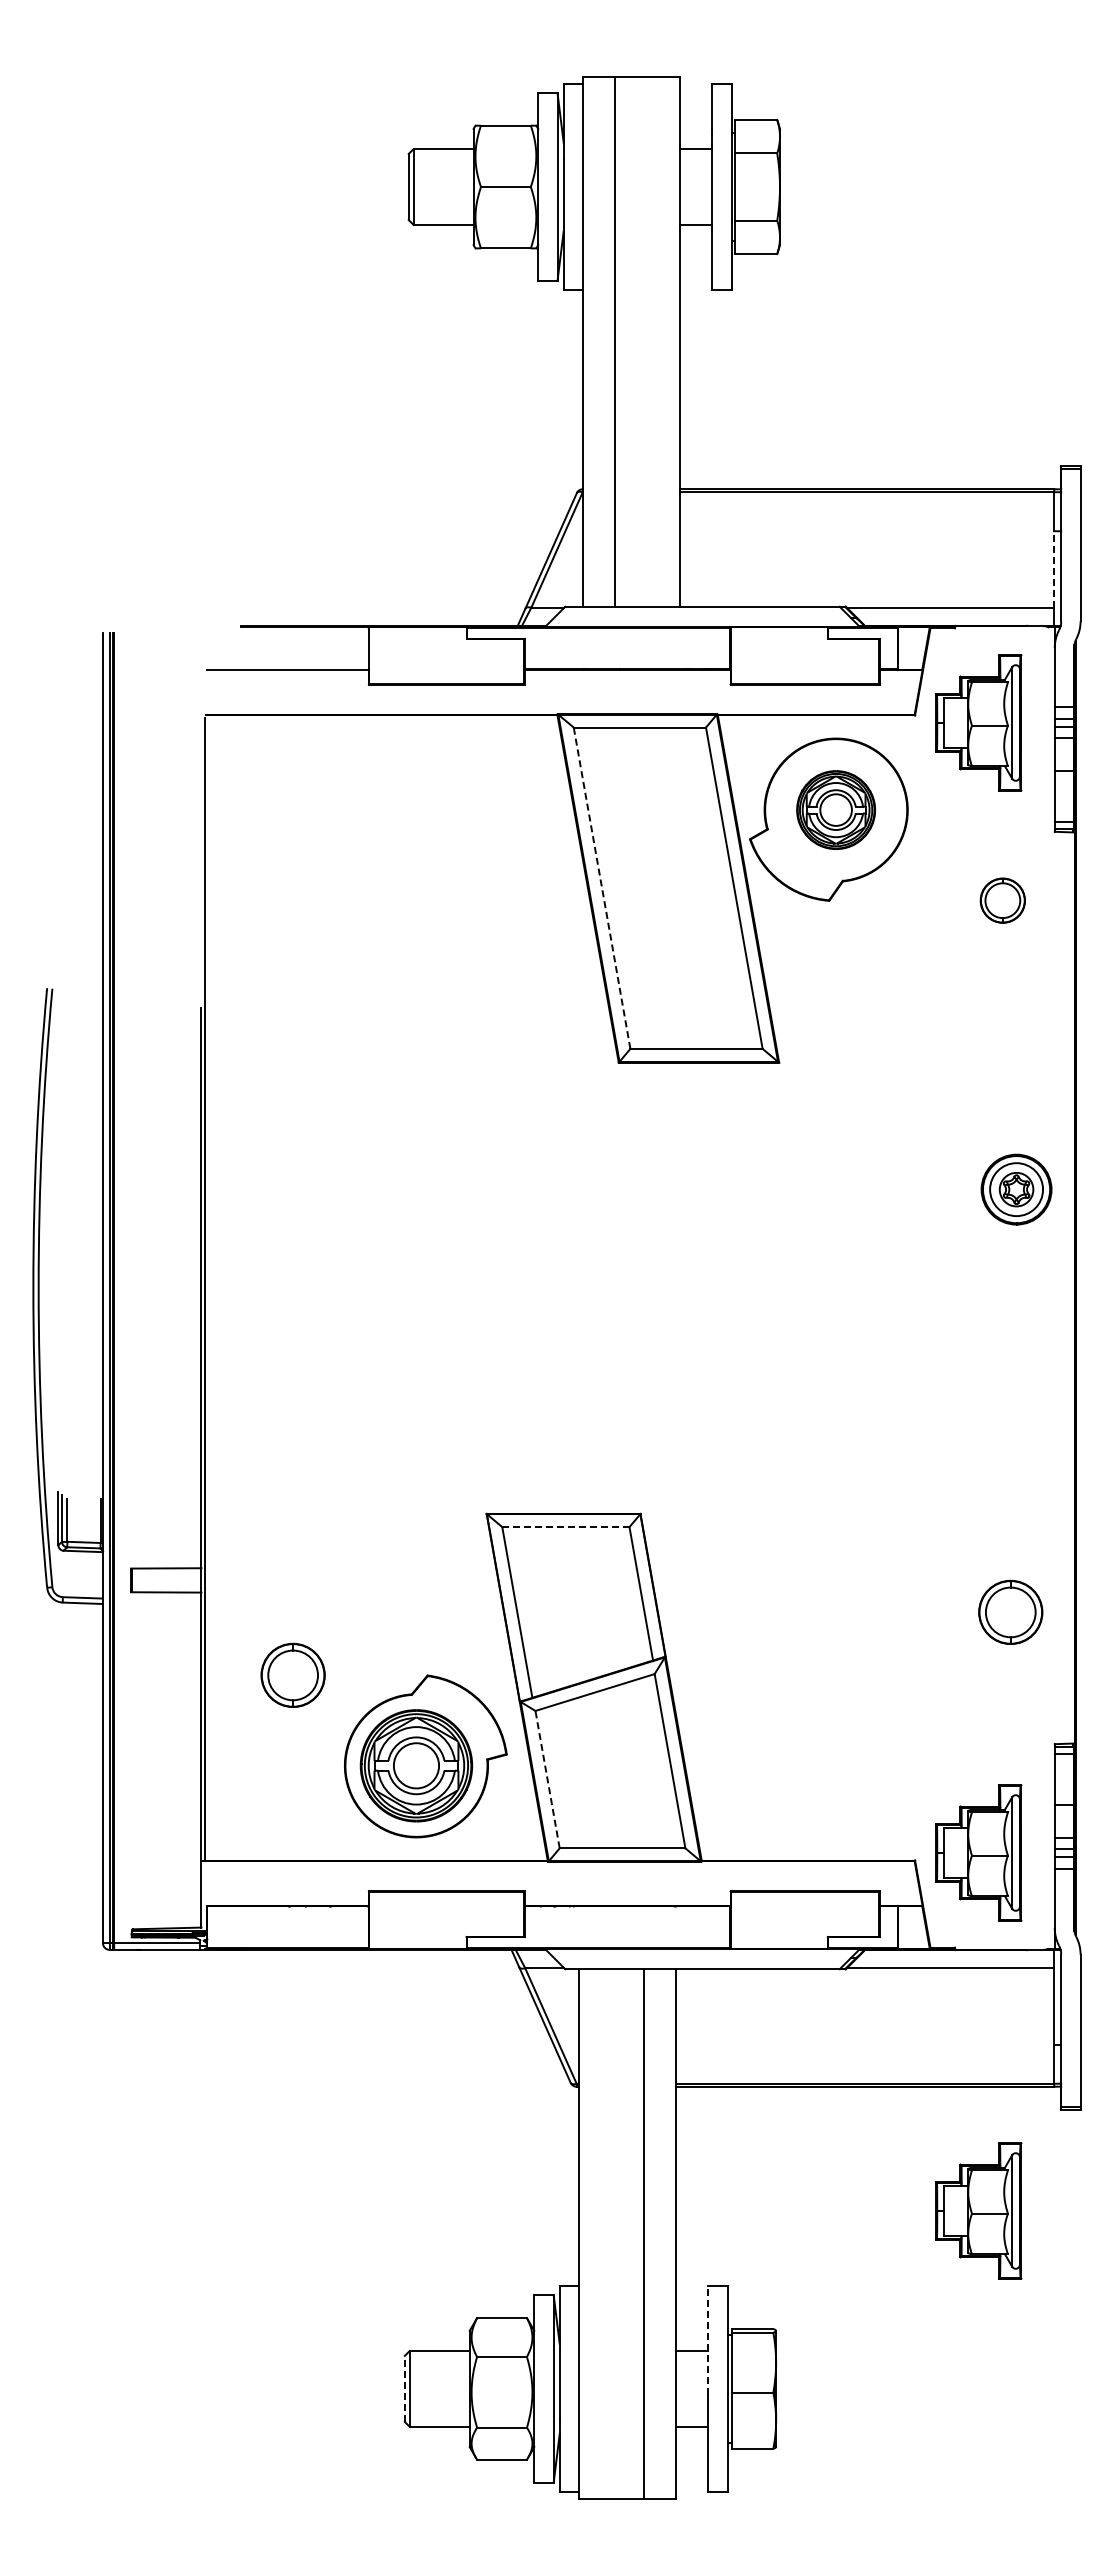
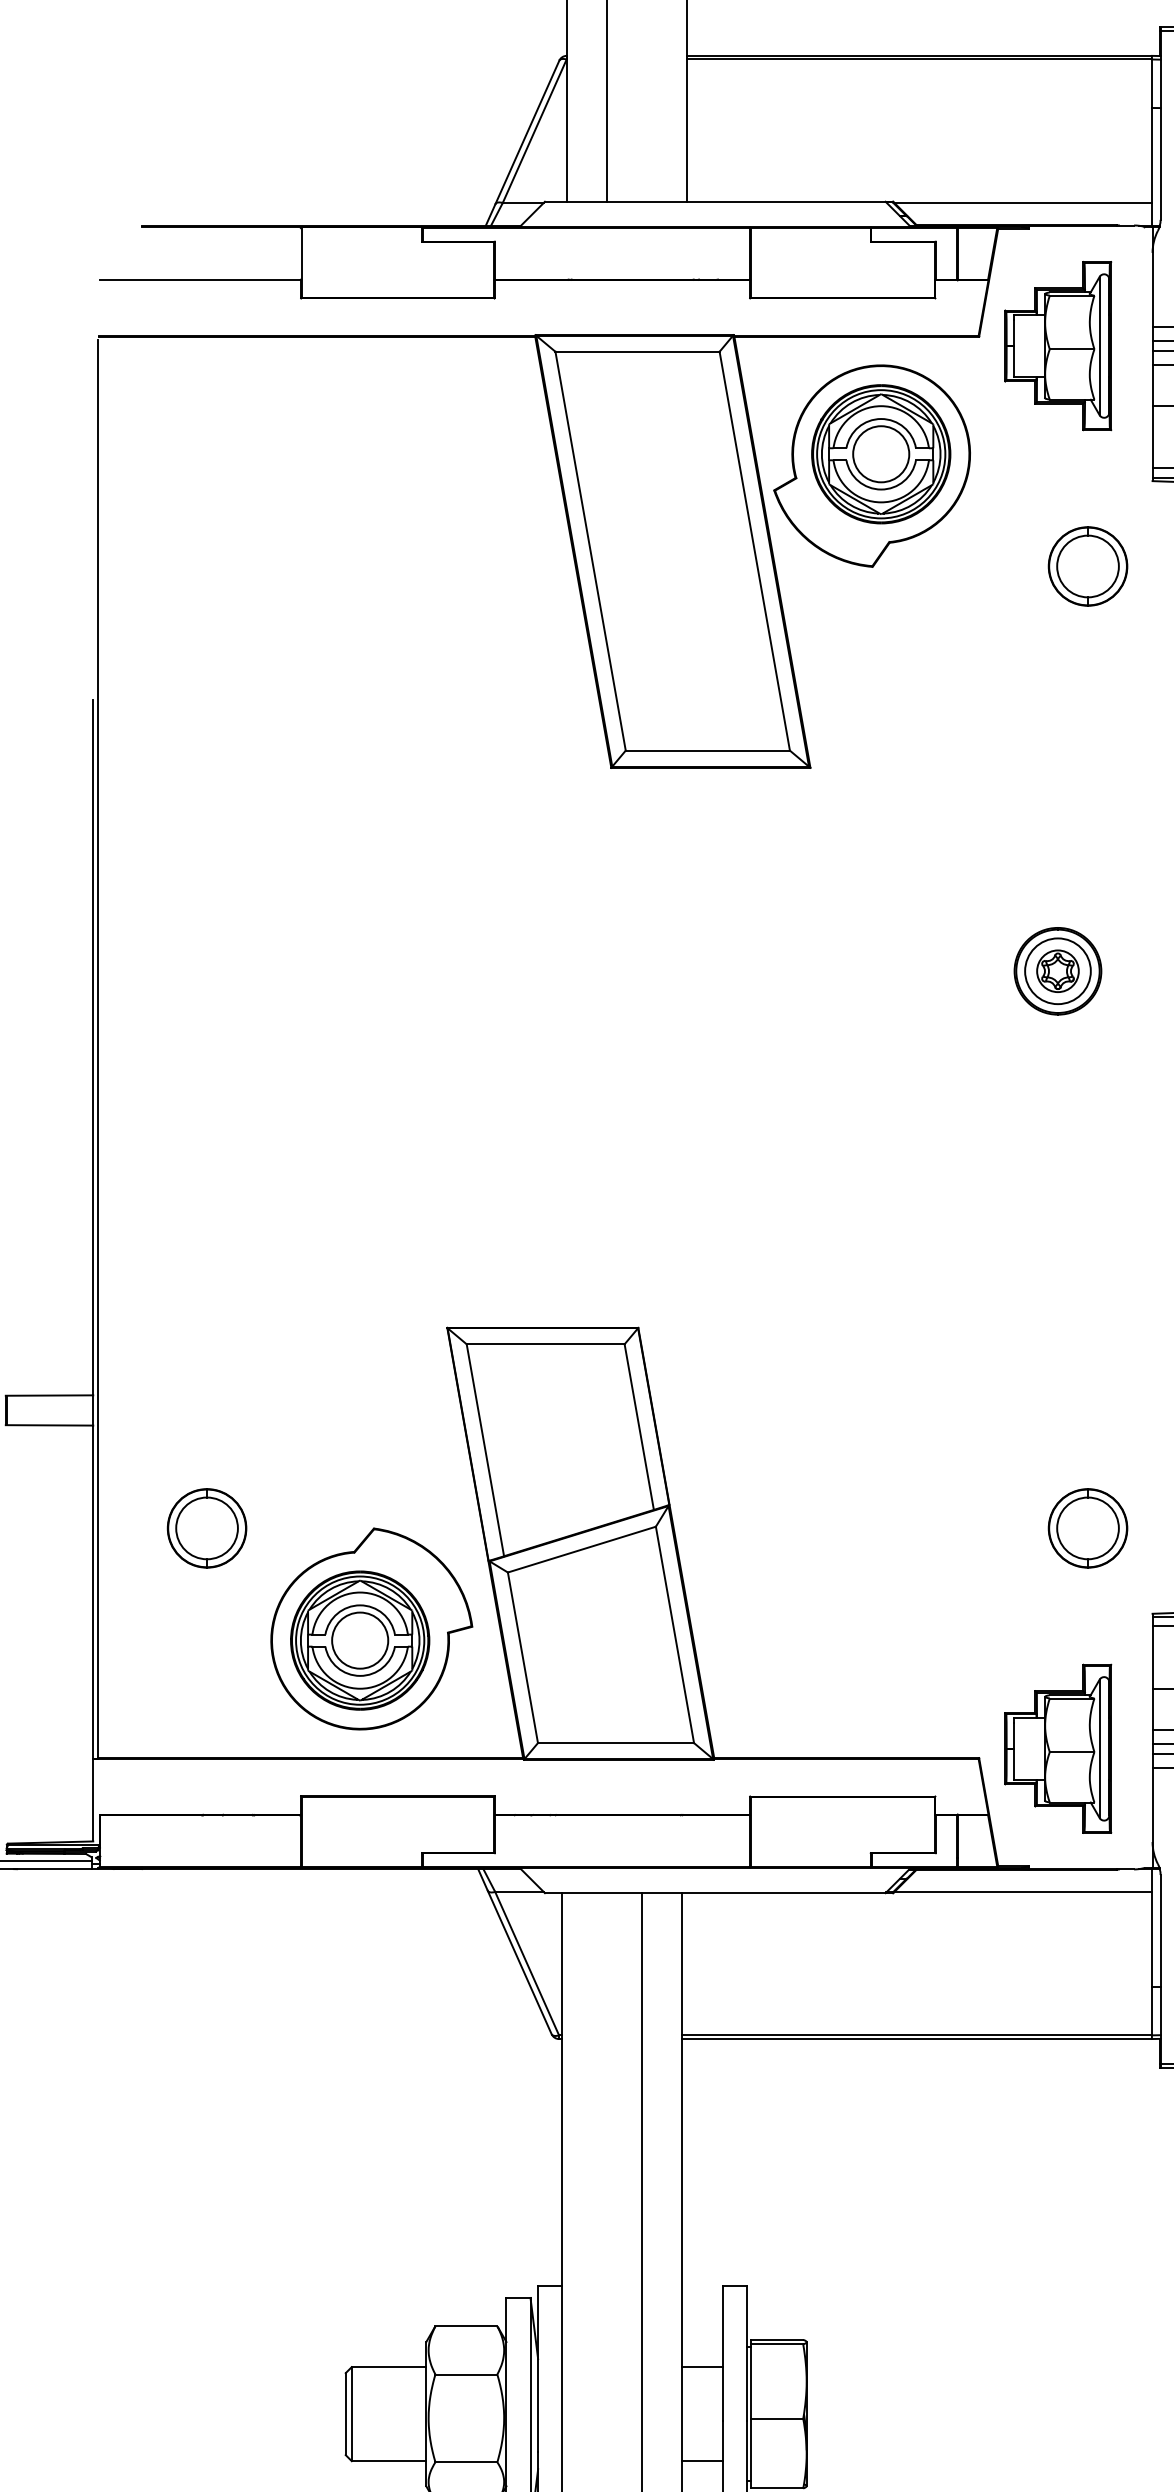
line: (1054, 568) -> (1152, 154), dashed -> solid
part: (835, 809) -> (880, 453), size x1.43
line: (602, 887) -> (591, 550), dashed -> solid
part: (1002, 900) -> (1087, 566), size x1.43
part: (1016, 1189) -> (1057, 971), moved
line: (565, 1527) -> (545, 1344), dashed -> solid
part: (1010, 1611) -> (1087, 1527), moved
line: (547, 1779) -> (522, 1657), dashed -> solid
part: (978, 2210) -> (1057, 2192), removed
line: (708, 2339) -> (722, 2352), dashed -> solid
line: (404, 2388) -> (345, 2413), dashed -> solid

